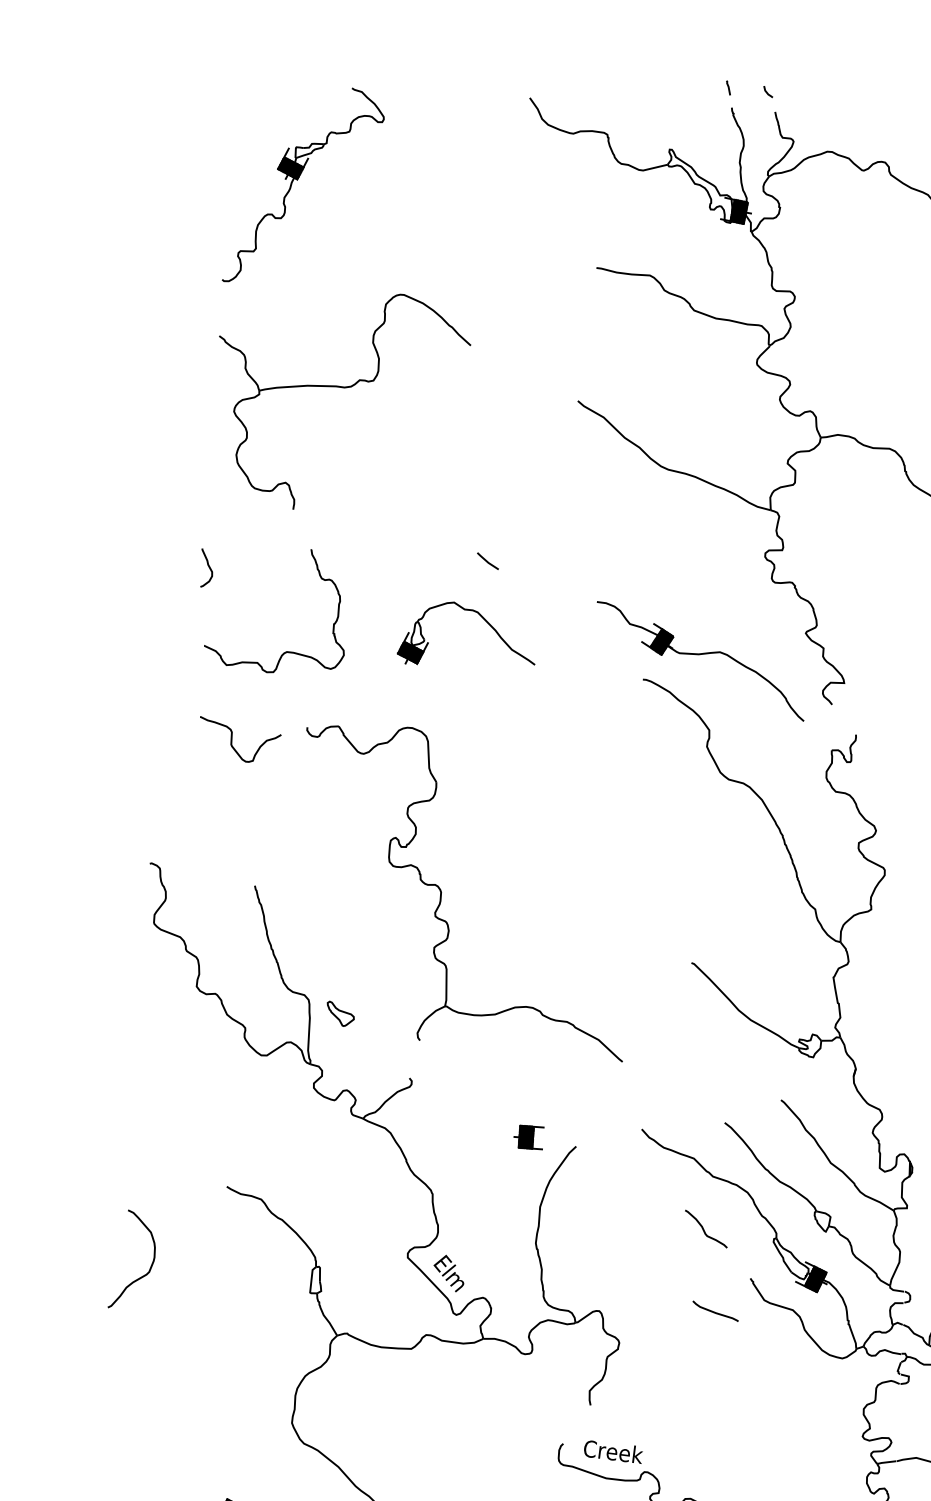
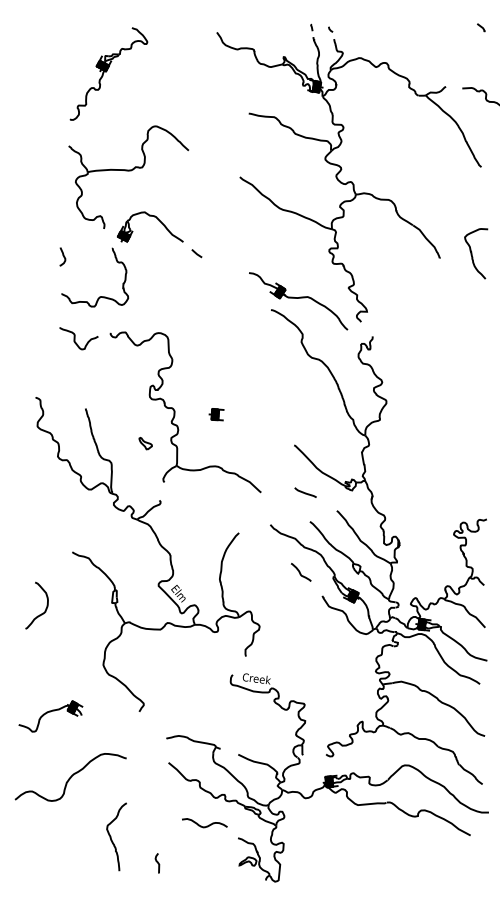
part: (474, 613) -> (154, 217), moved
part: (340, 1013) -> (145, 443), moved
part: (528, 1137) -> (216, 414), moved
curve: (147, 1269) -> (44, 610), moved
curve: (715, 1310) -> (305, 492), moved

